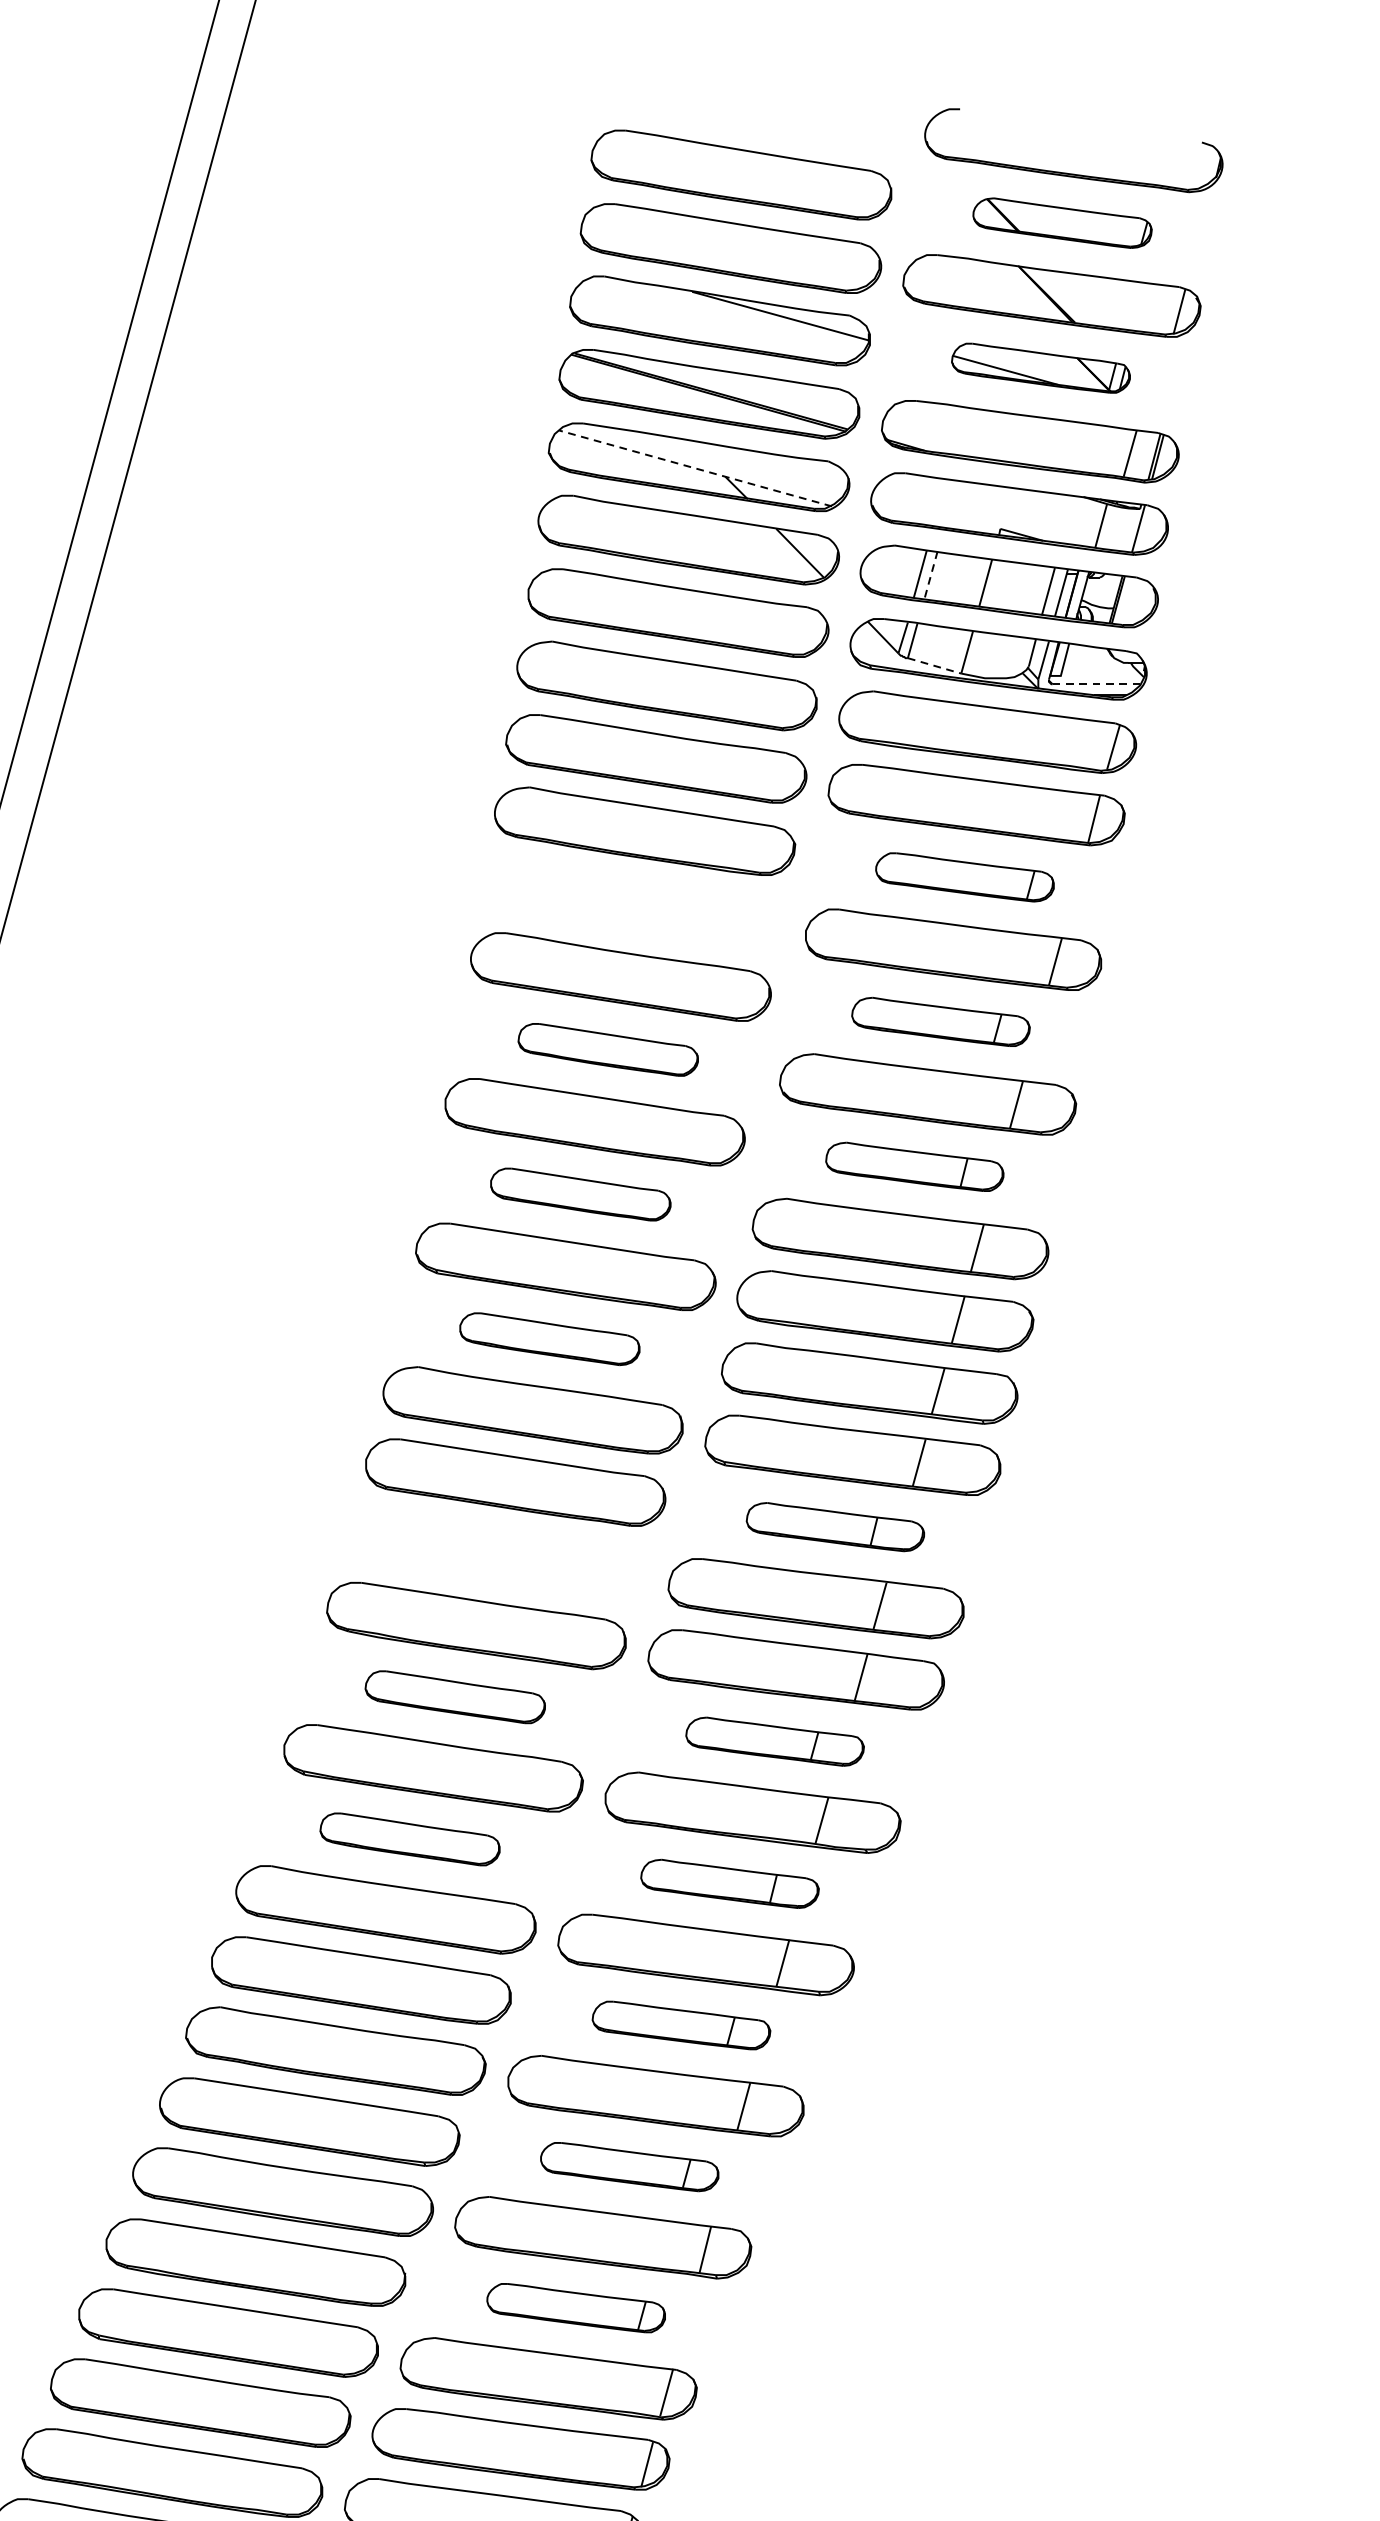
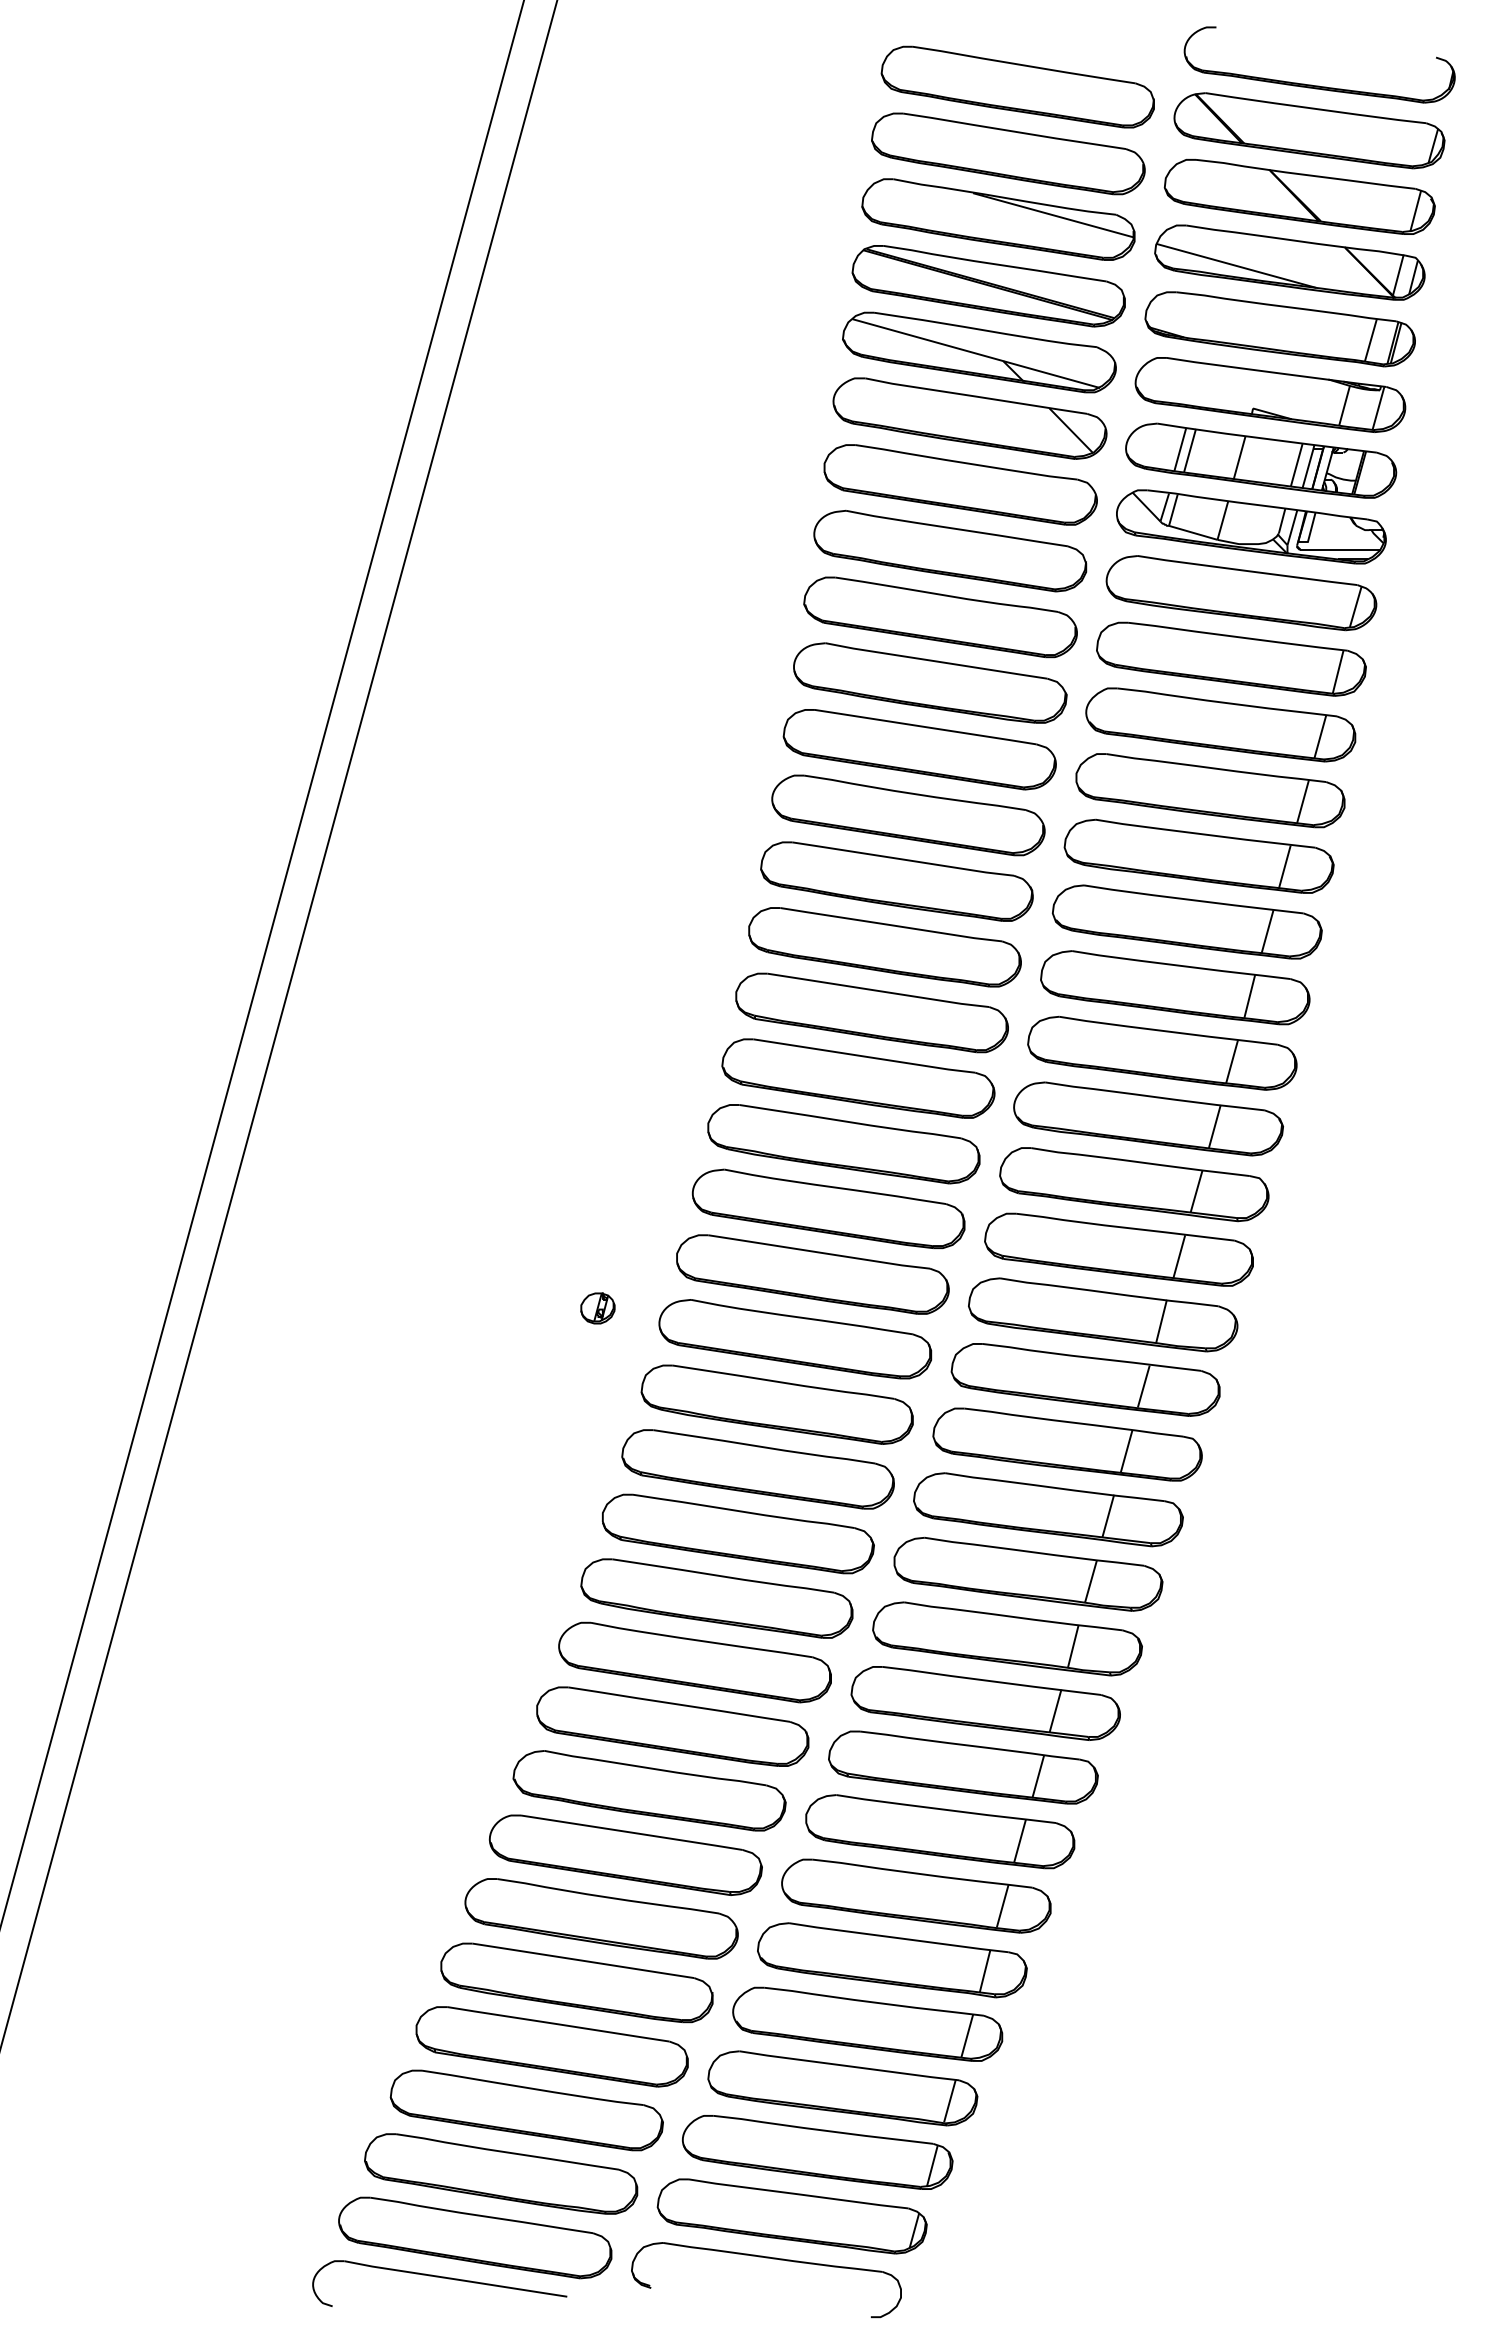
part: (1062, 222) -> (1309, 130), size x1.67
part: (1040, 368) -> (1289, 262), size x1.67
line: (695, 468) -> (976, 353), dashed -> solid
line: (930, 575) -> (1189, 450), dashed -> solid
line: (934, 666) -> (1193, 533), dashed -> solid
line: (1096, 684) -> (1340, 549), dashed -> solid
part: (964, 876) -> (1220, 724), size x1.67
part: (633, 904) -> (919, 749), added
part: (940, 1021) -> (1198, 855), size x1.67
part: (607, 1049) -> (896, 881), size x1.67
part: (915, 1166) -> (1175, 987), size x1.67
part: (580, 1194) -> (871, 1012), size x1.67
part: (549, 1339) -> (843, 1144), size x1.67
part: (278, 1520) -> (597, 1308), added
part: (835, 1526) -> (1103, 1314), size x1.67
part: (496, 1554) -> (795, 1339), added
part: (454, 1697) -> (757, 1469), size x1.67
part: (775, 1741) -> (1048, 1509), size x1.67
part: (409, 1839) -> (716, 1598), size x1.67
part: (730, 1883) -> (1007, 1638), size x1.67
part: (681, 2025) -> (963, 1767), size x1.67
part: (629, 2166) -> (916, 1895), size x1.67
part: (575, 2307) -> (867, 2023), size x1.67

